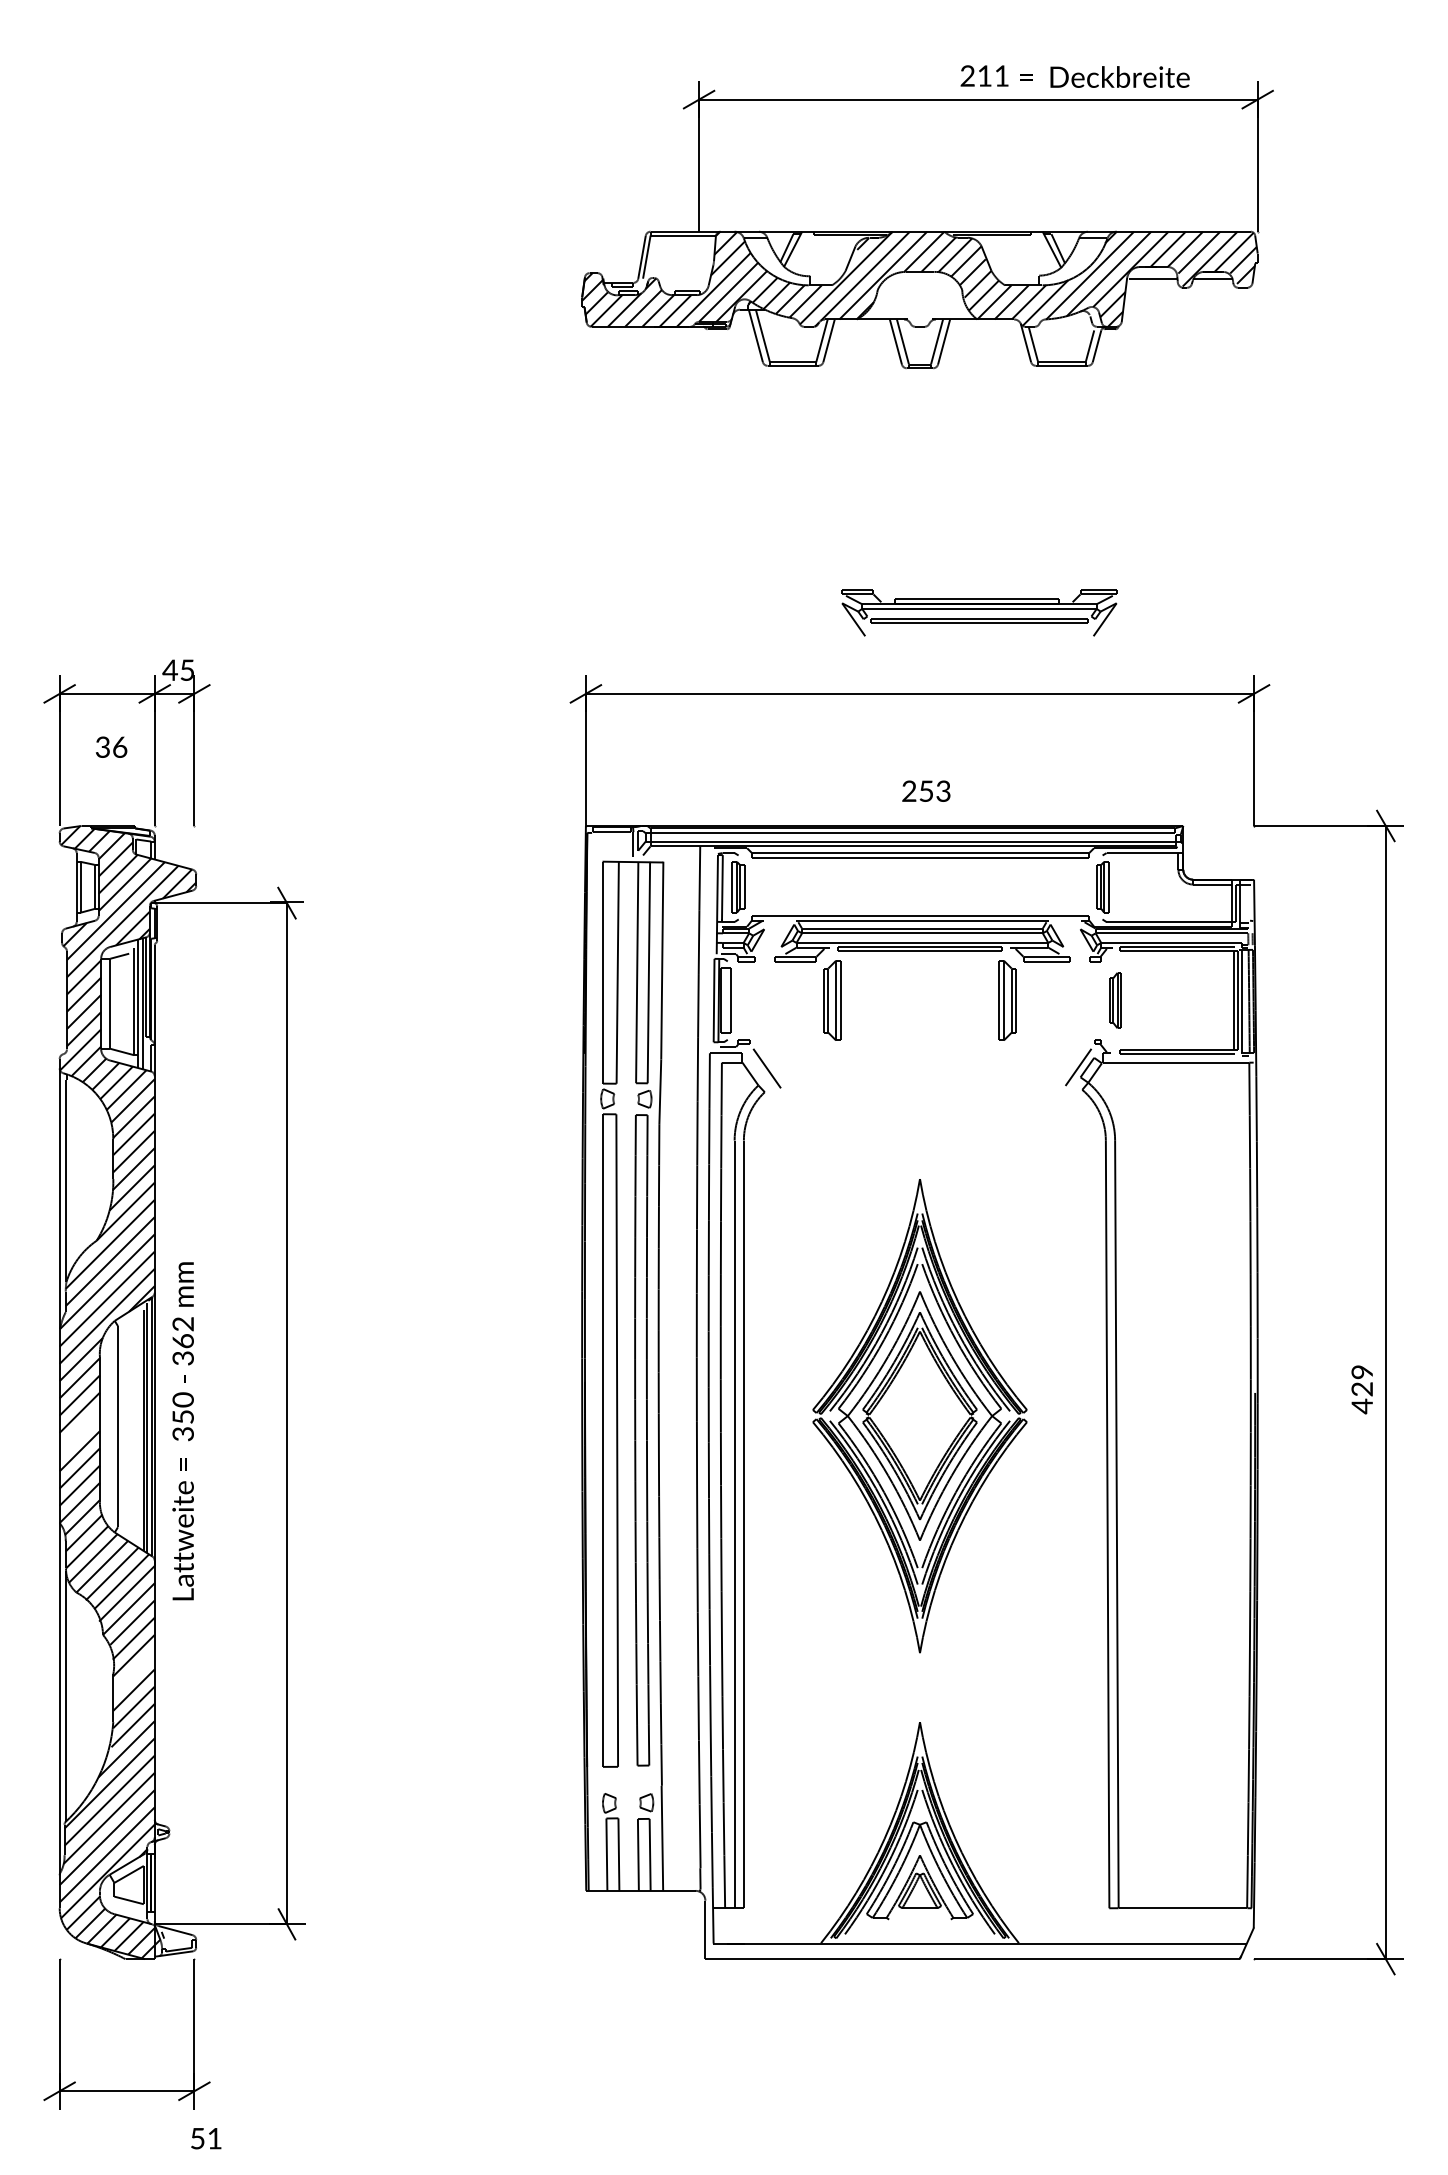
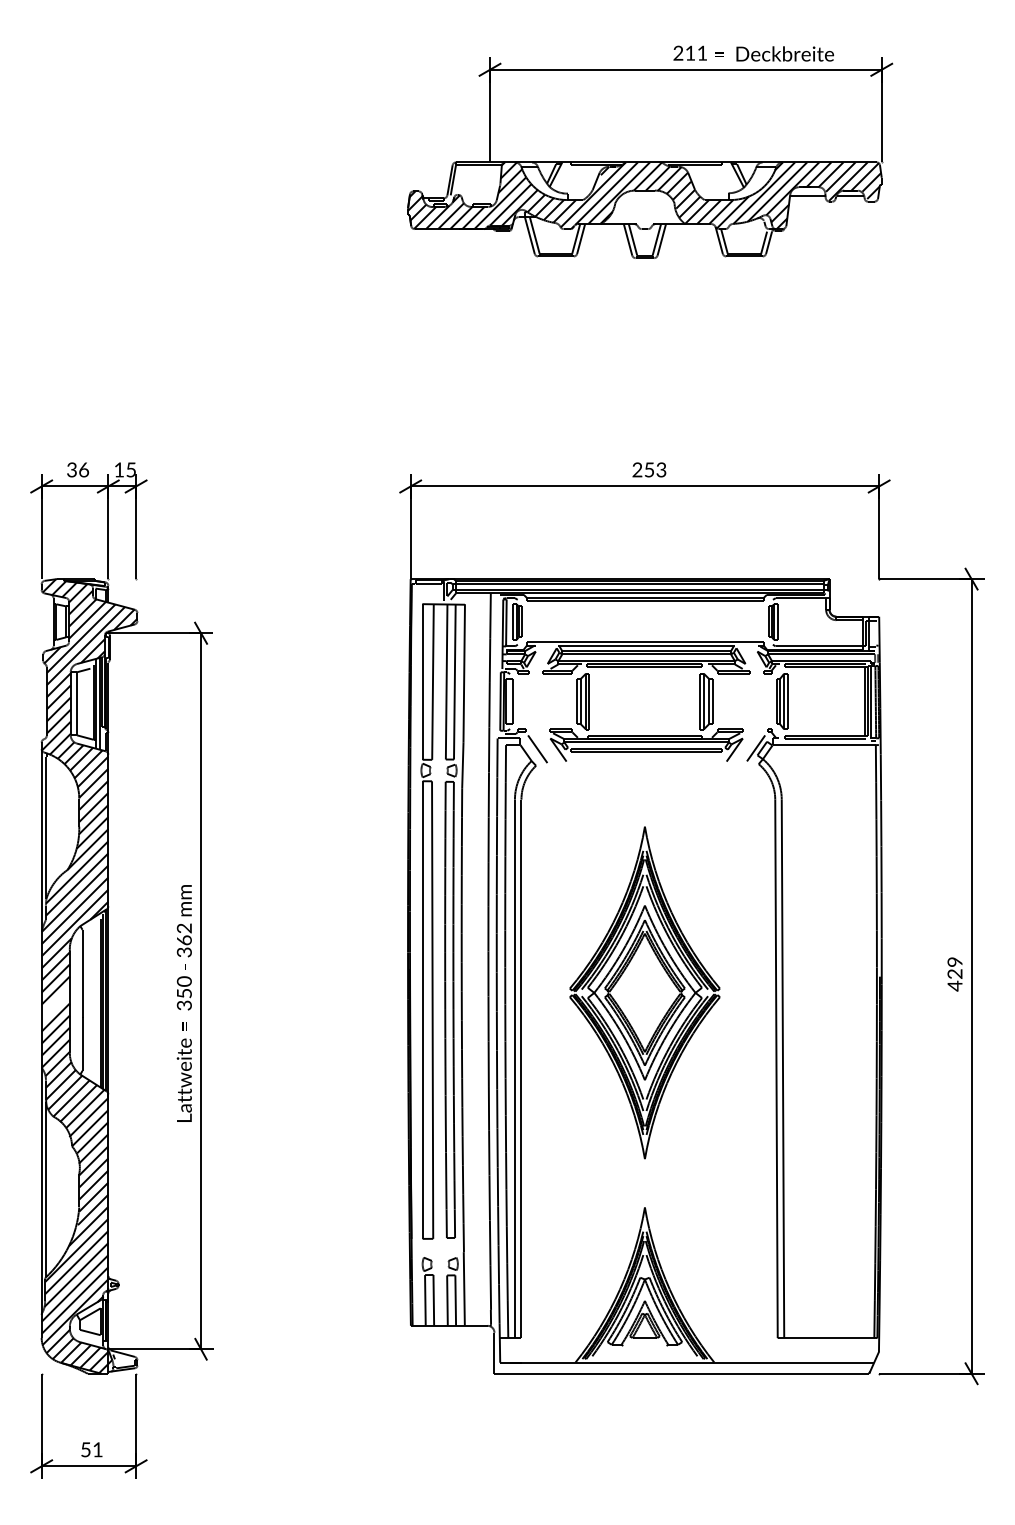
part: (979, 612) -> (646, 744), moved
text: (169, 669) -> (118, 469), 45 -> 15
text: (111, 746) -> (78, 469), moved
text: (926, 790) -> (649, 469), moved
part: (1115, 1000) -> (782, 701), size x1.43
text: (182, 1431) -> (183, 1003), moved
line: (133, 1672) -> (93, 1172), added
text: (206, 2138) -> (92, 1449), moved

